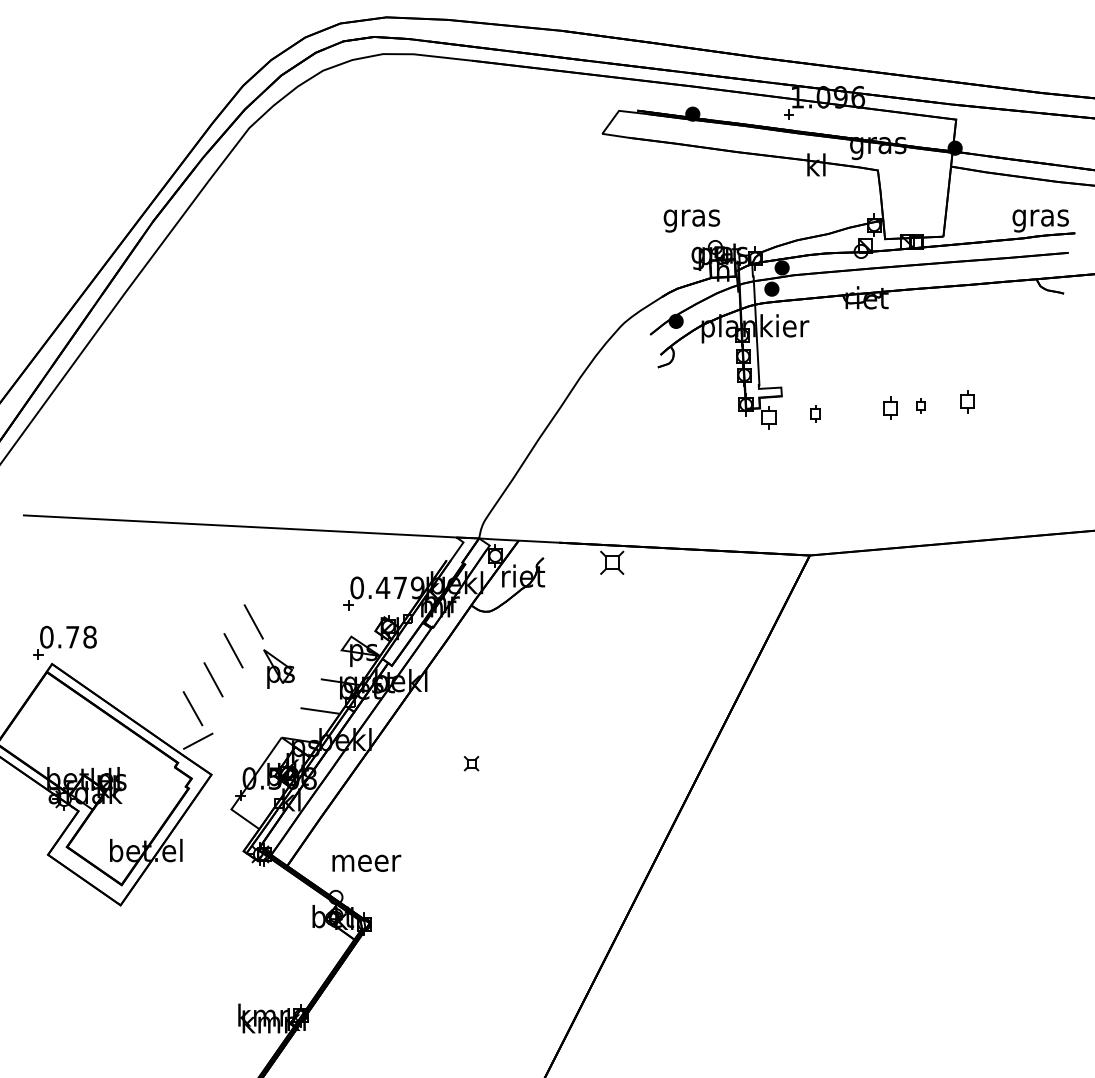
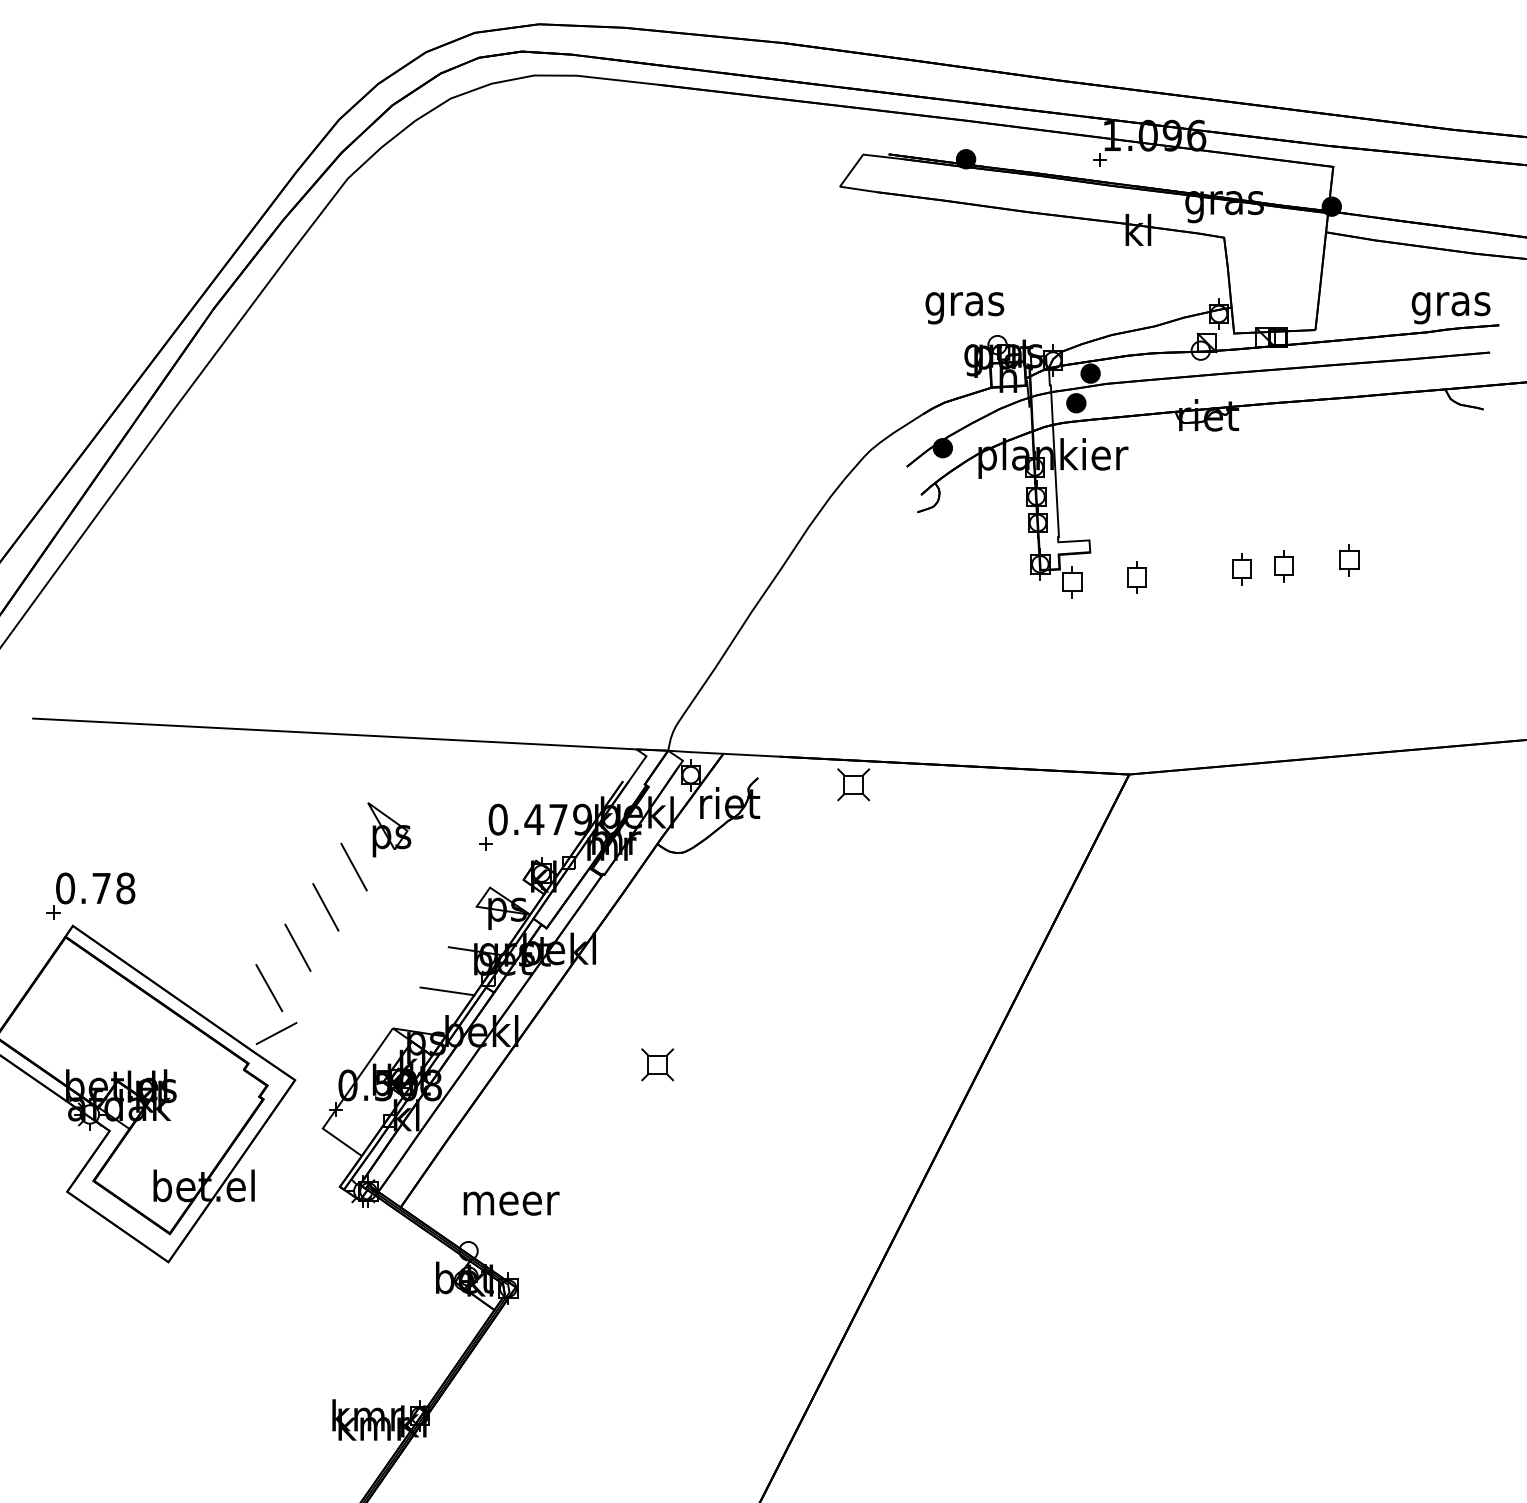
part: (920, 405) -> (1283, 565), size x1.67
part: (815, 413) -> (1137, 576), size x1.43
part: (278, 668) -> (388, 828), moved
part: (471, 763) -> (657, 1064), size x1.67

